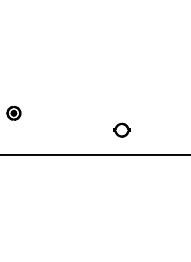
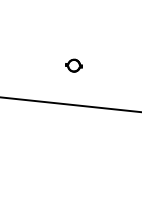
part: (121, 129) -> (73, 64), moved

